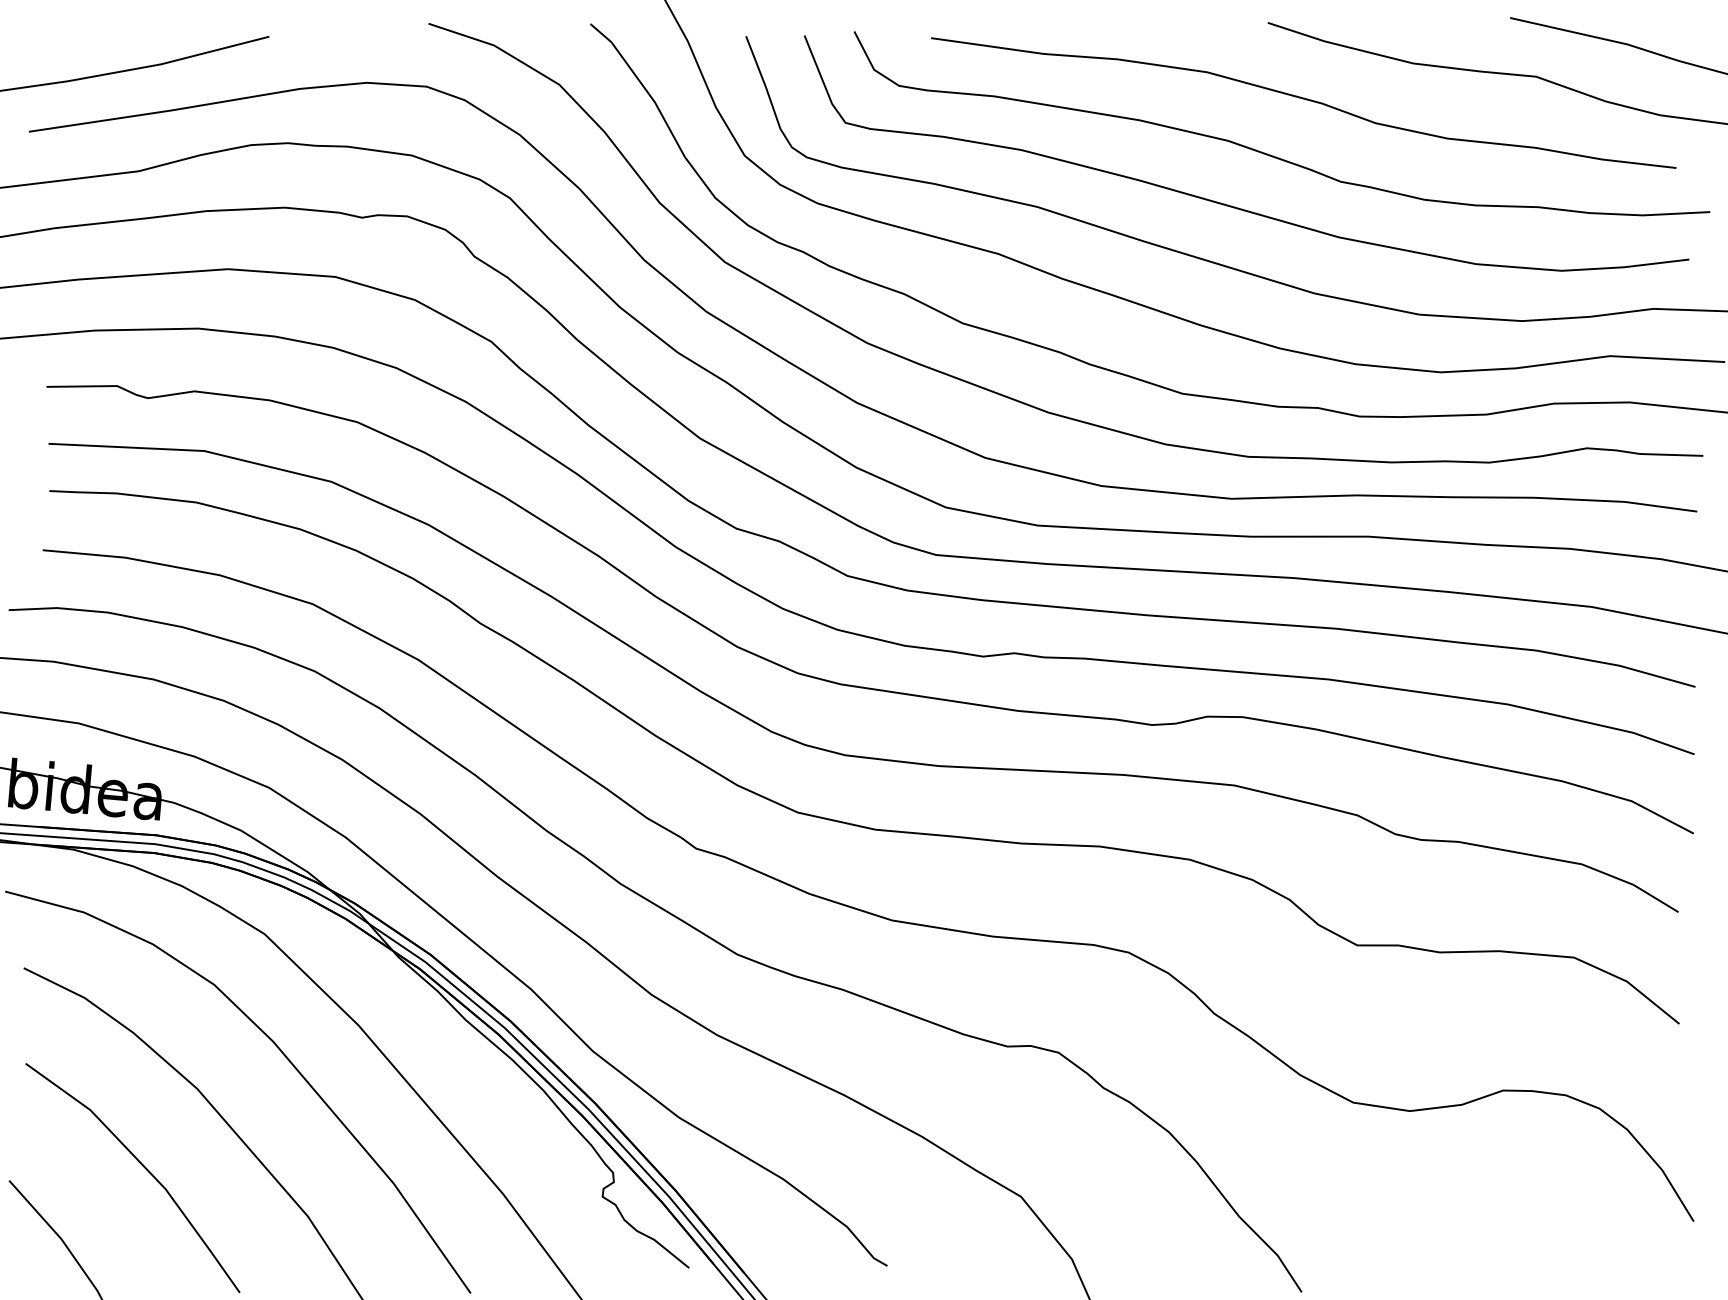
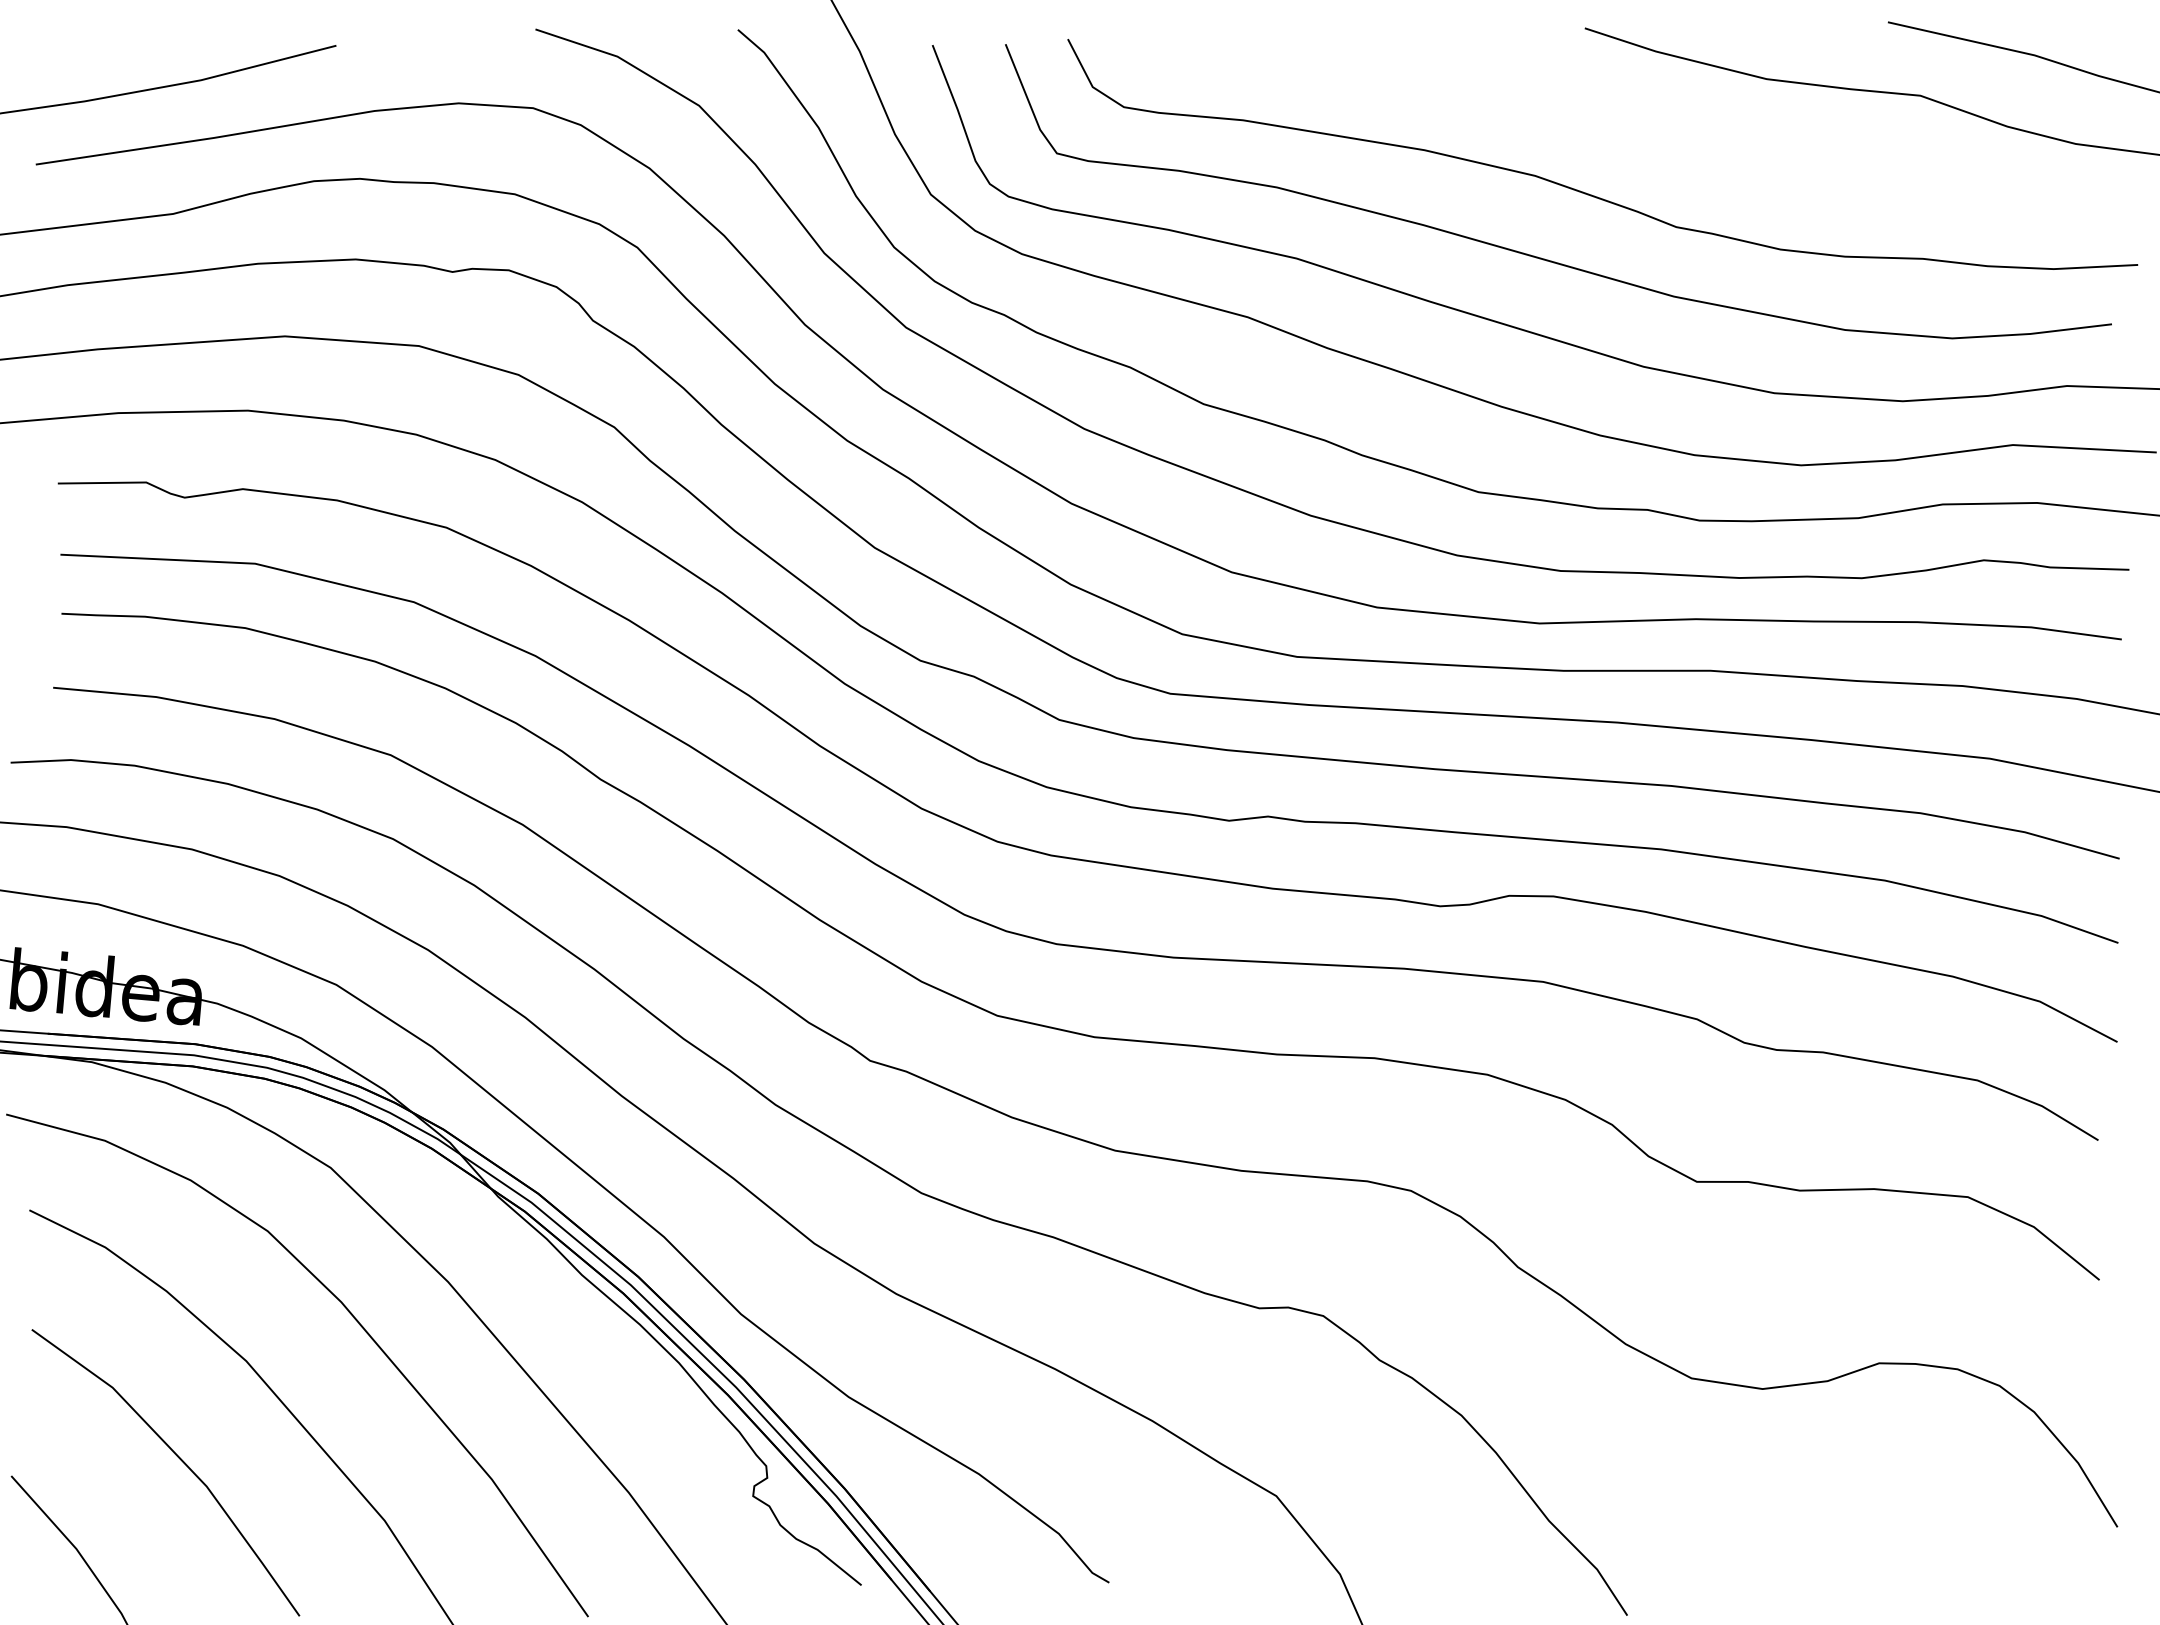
curve: (1304, 99) -> (1630, 124), removed

